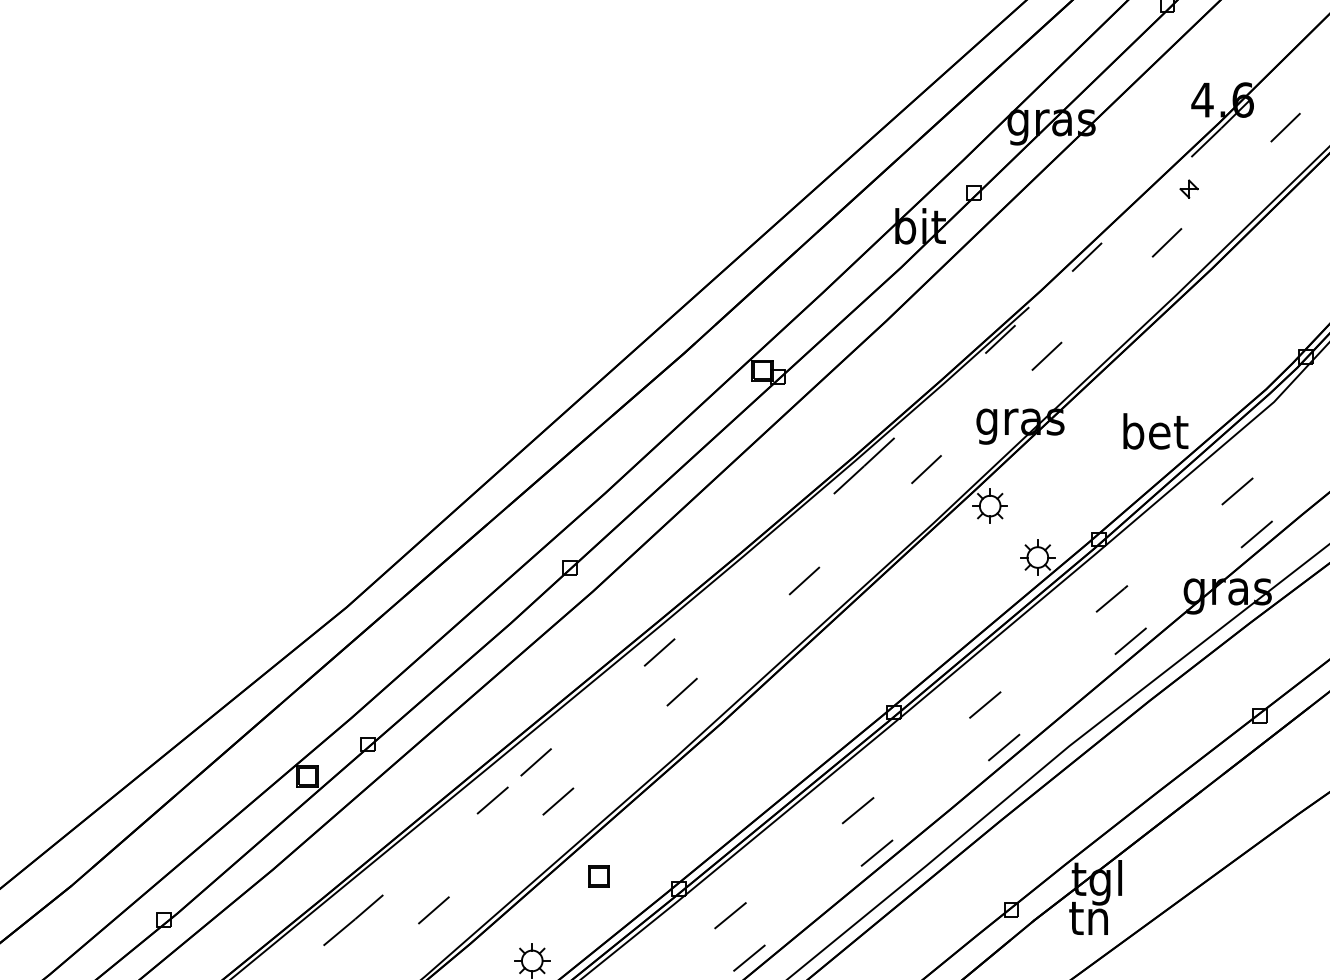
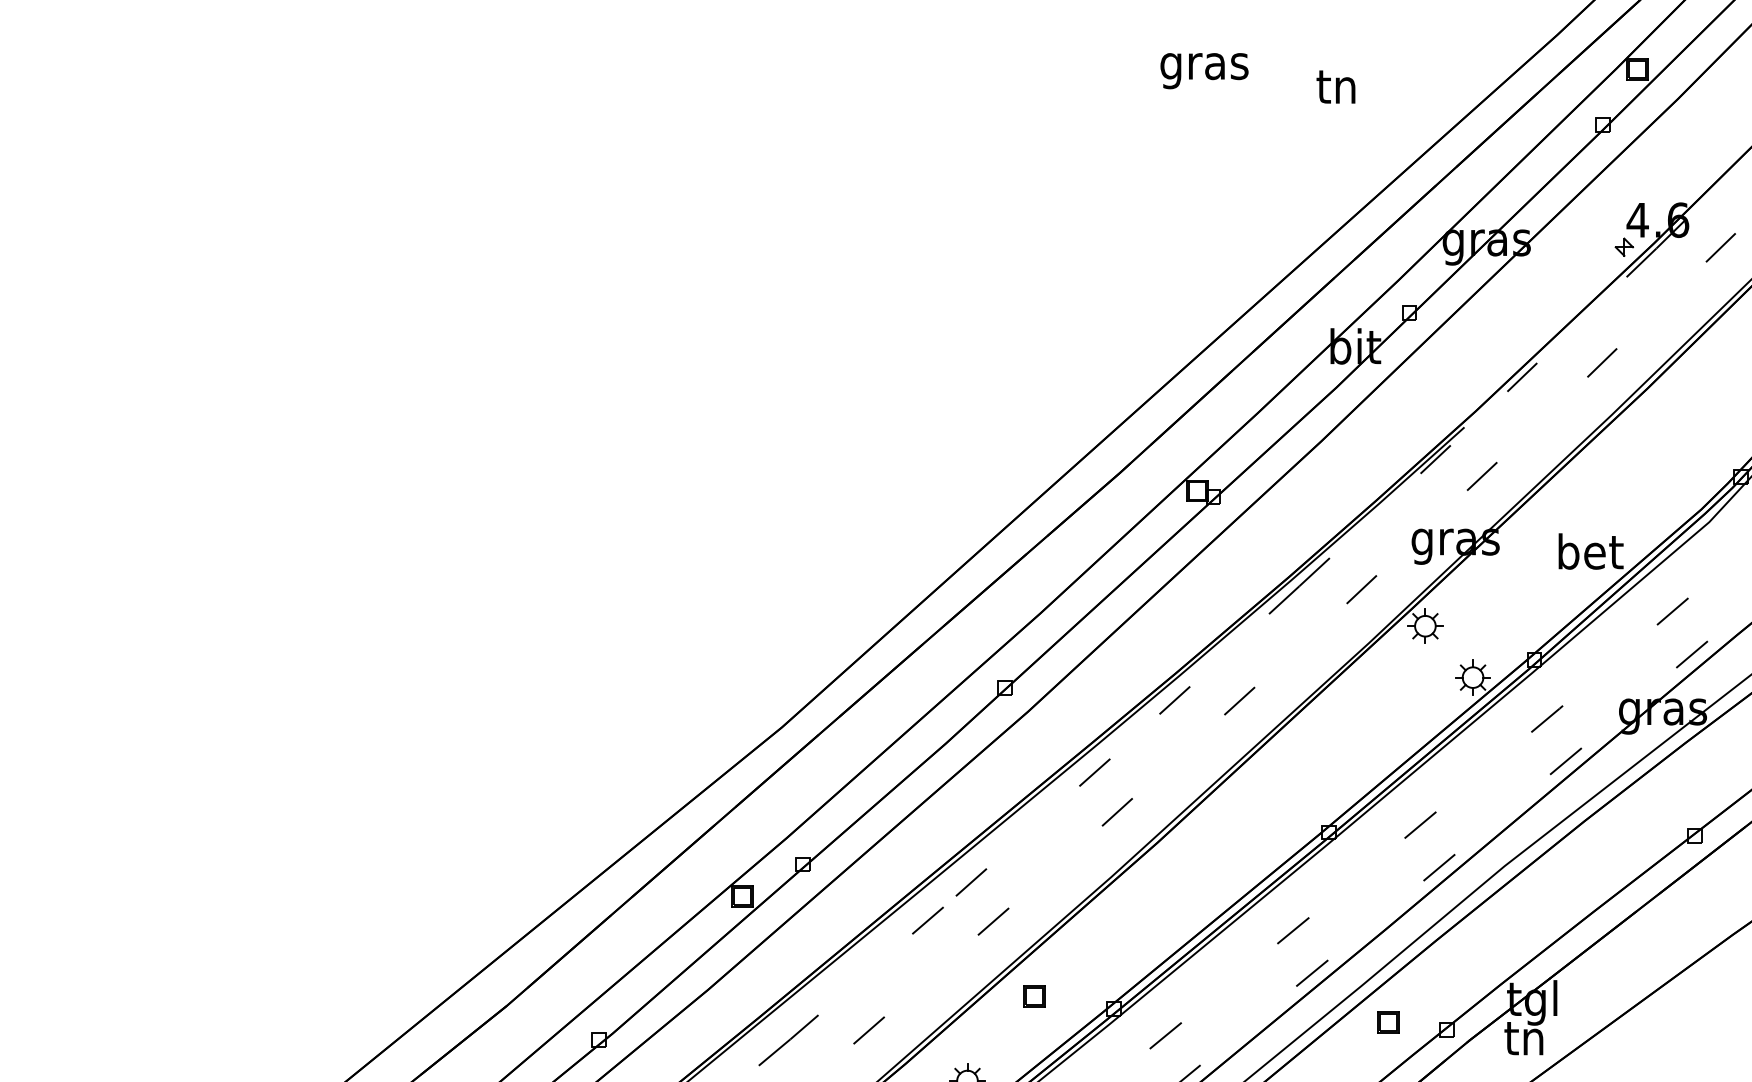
part: (1189, 188) -> (1624, 246), moved
line: (739, 580) -> (1174, 700), added
part: (953, 902) -> (1388, 1022), added

